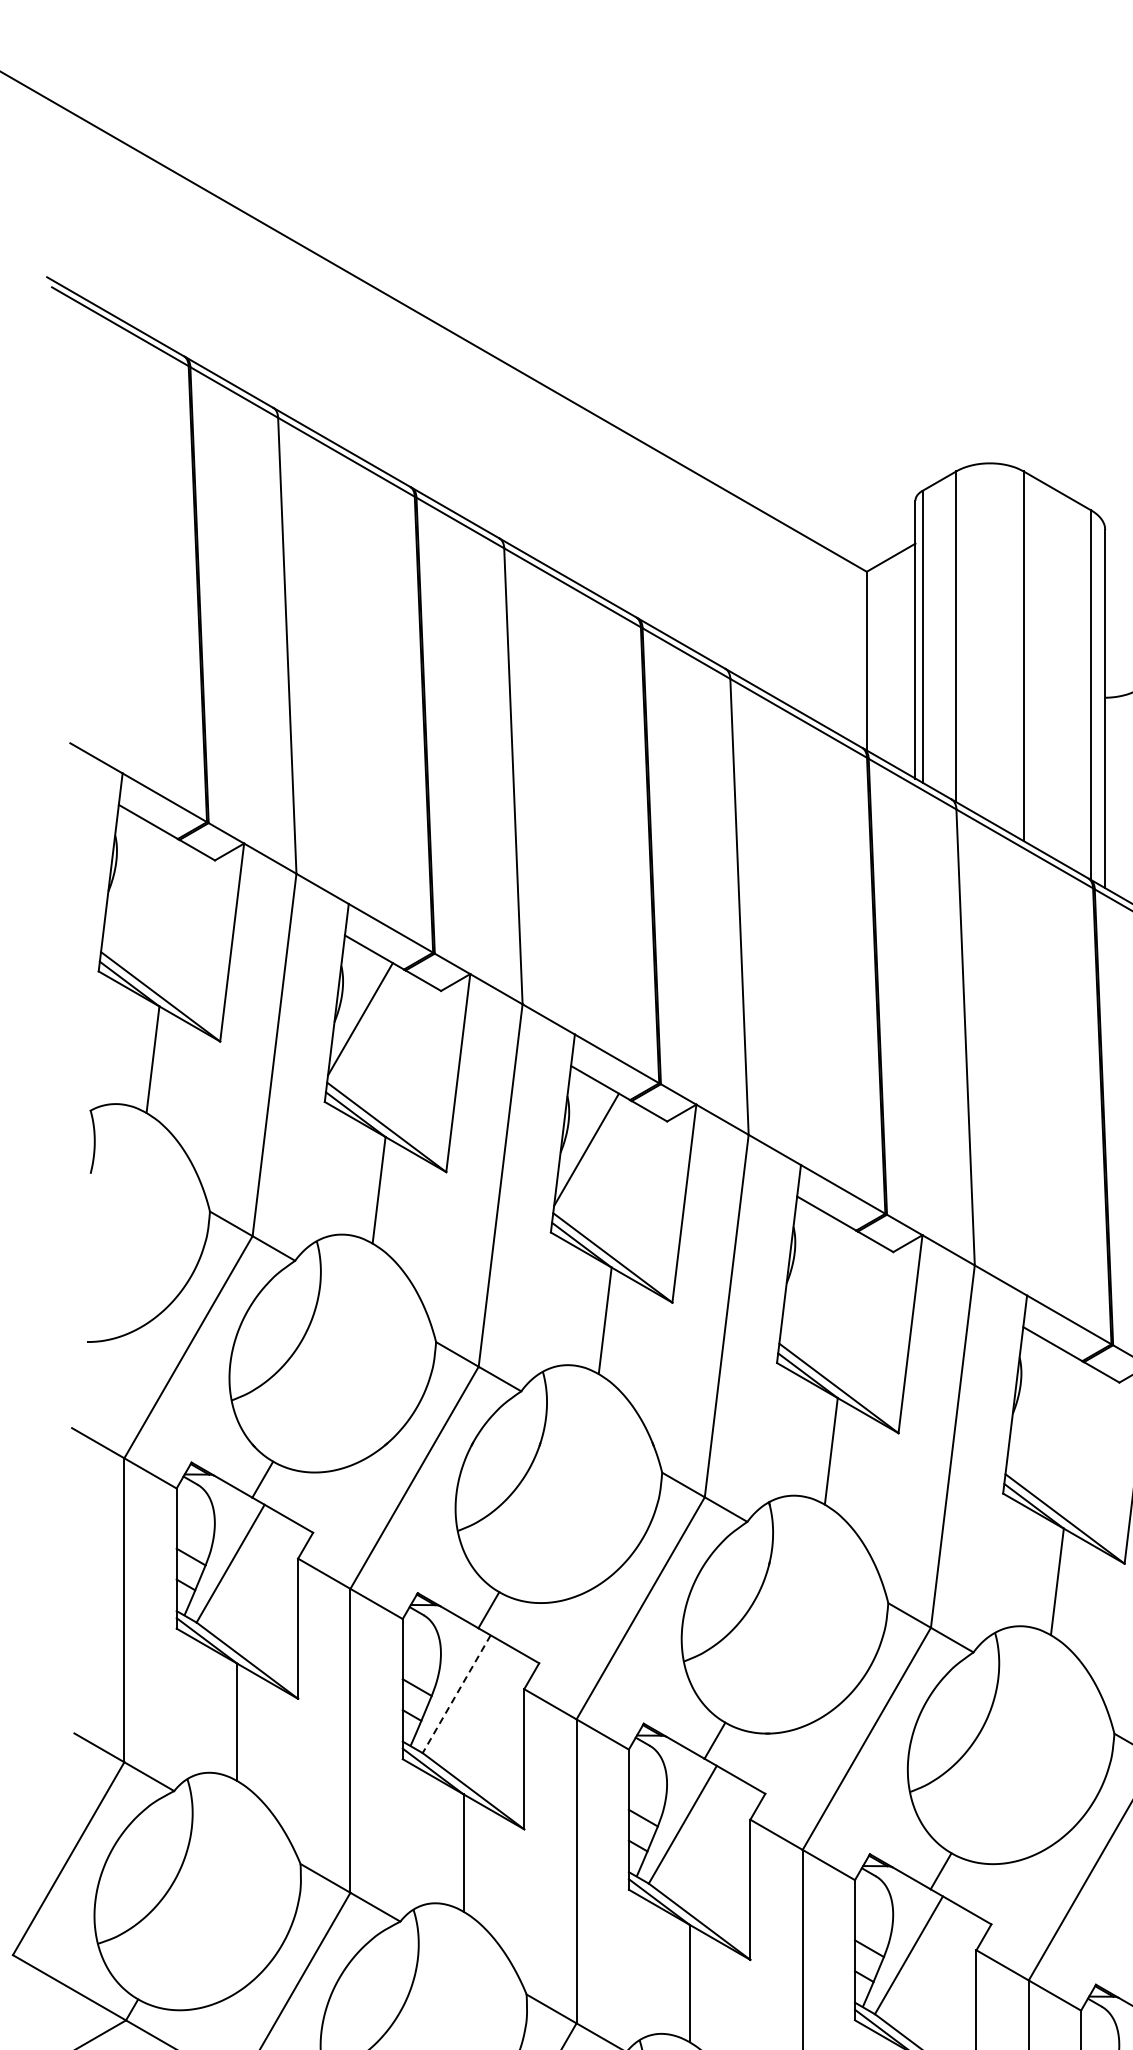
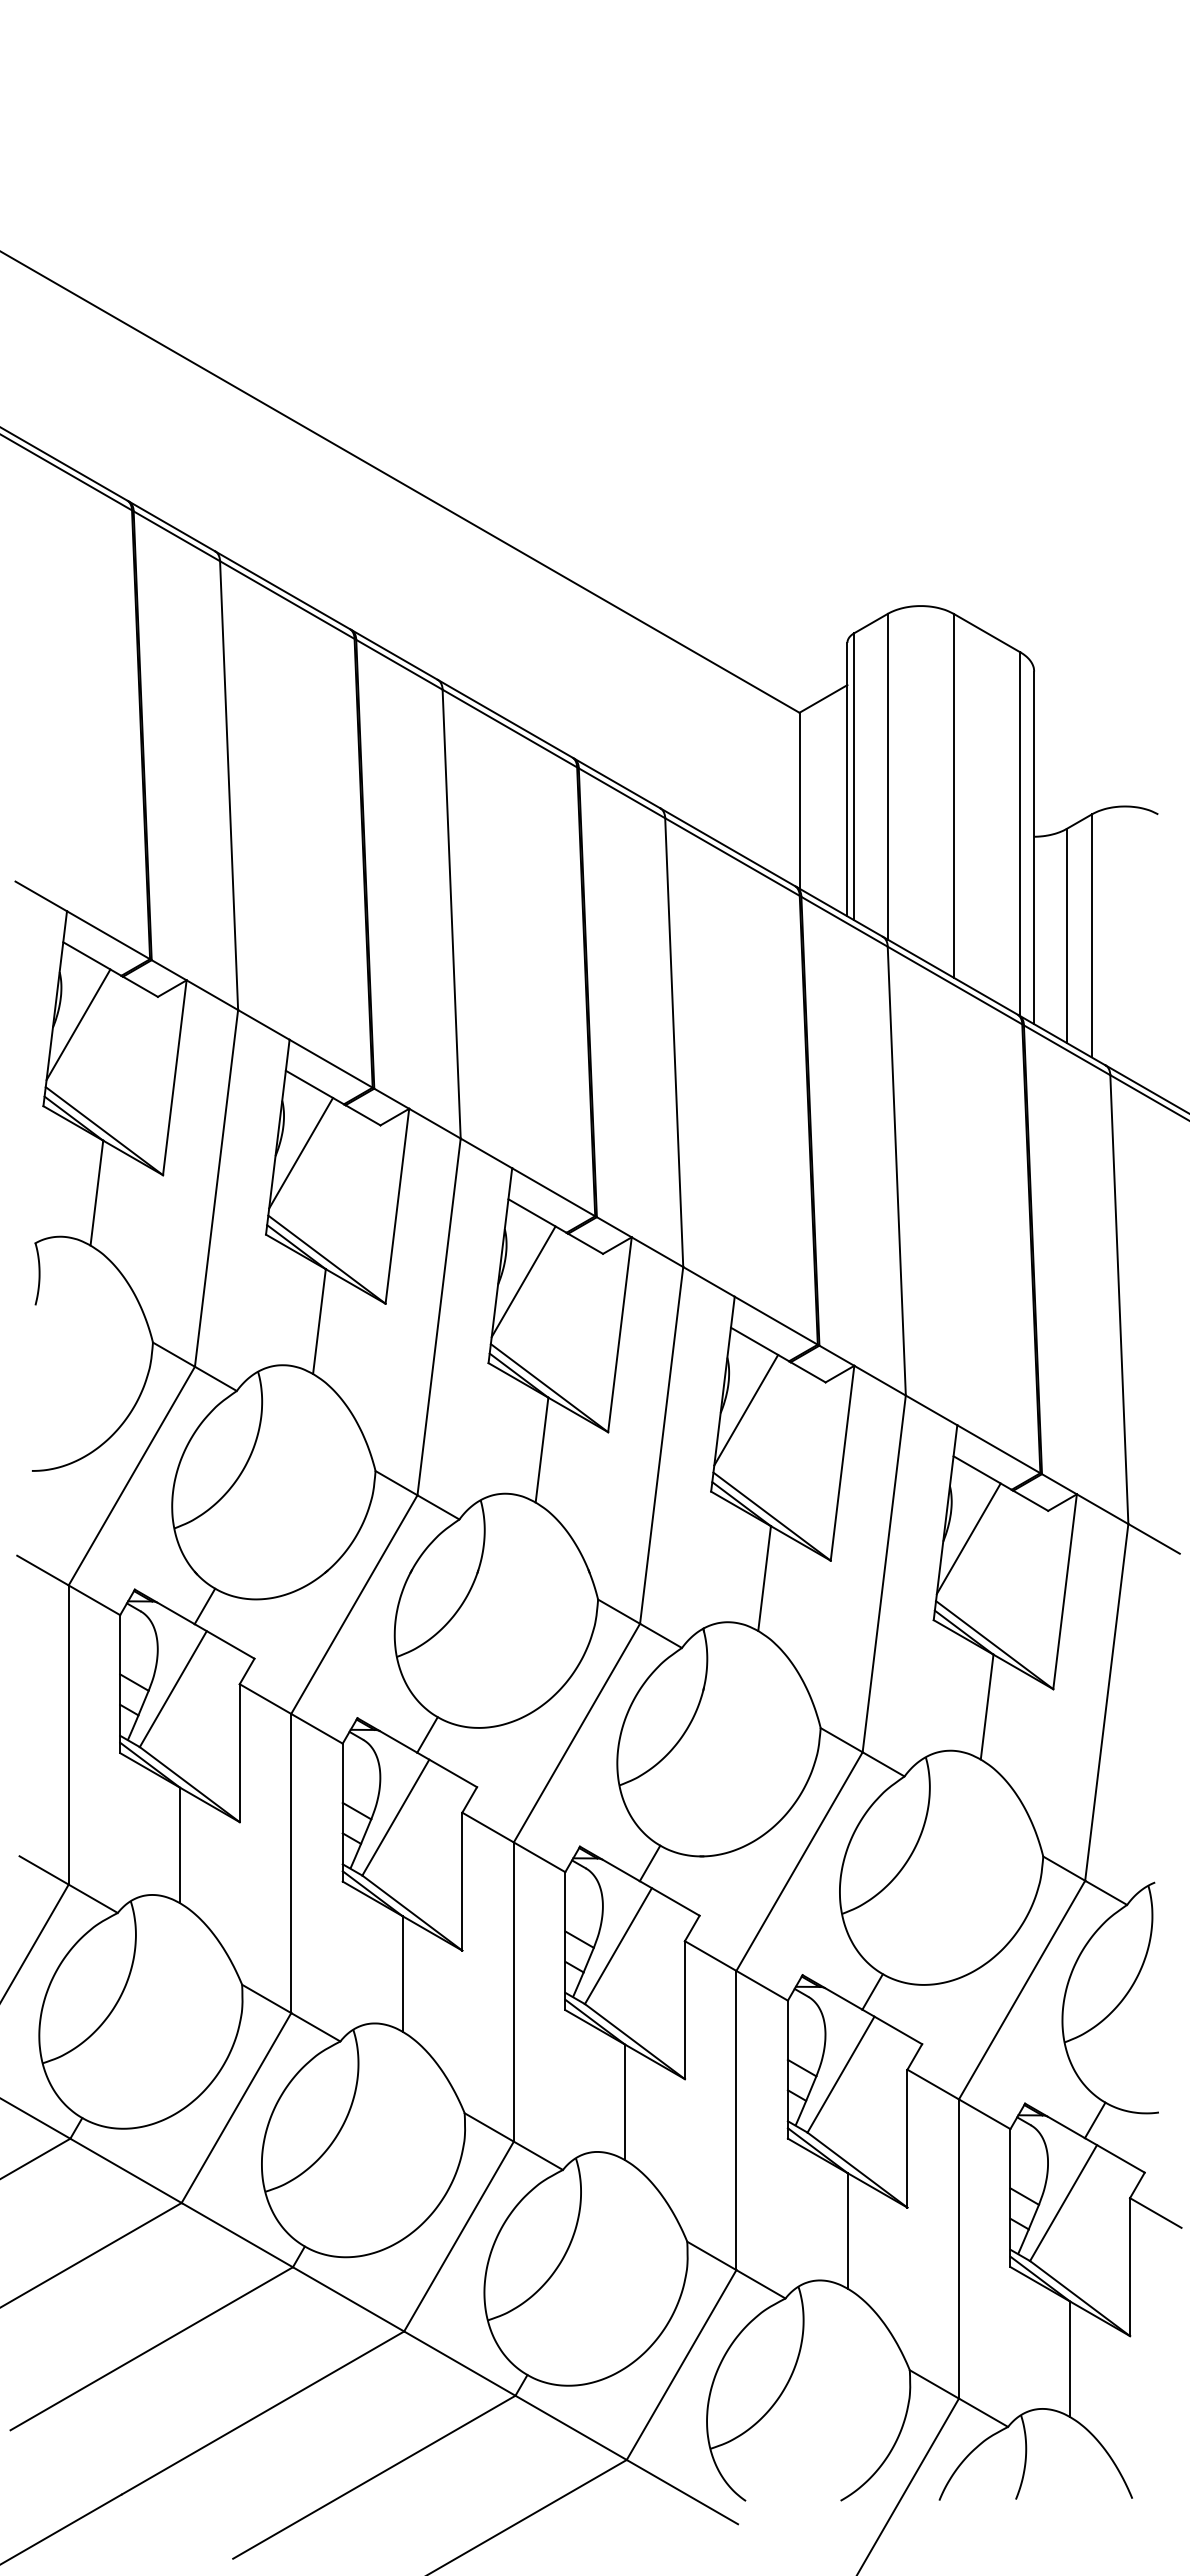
line: (134, 888) -> (78, 1024), added
line: (812, 1279) -> (746, 1409), added
line: (1038, 1410) -> (968, 1538), added
line: (456, 1694) -> (395, 1817), dashed -> solid

